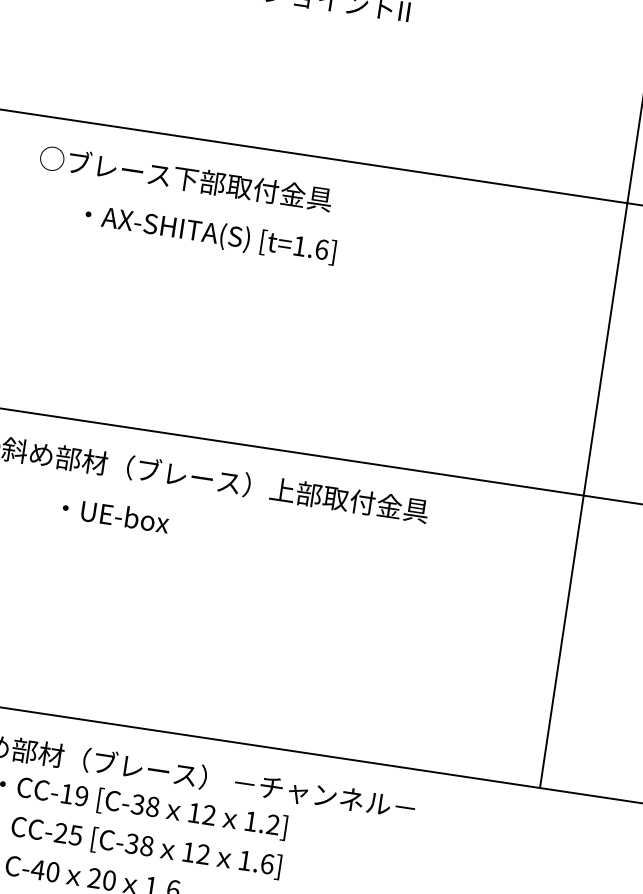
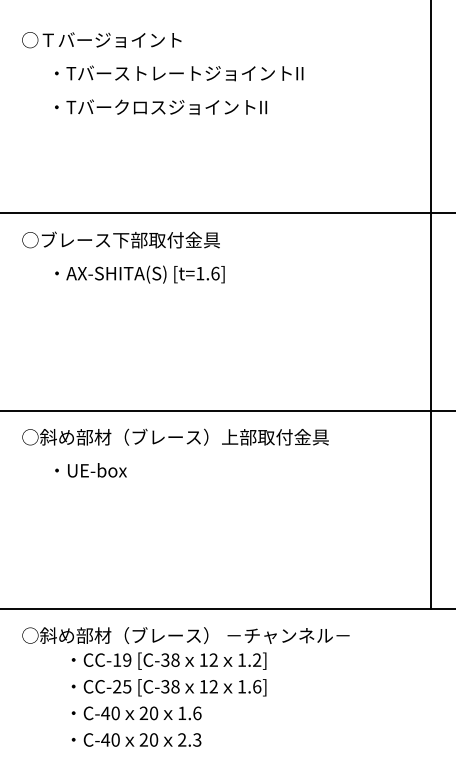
text: (185, 177) -> (120, 239), moved
text: (209, 234) -> (139, 274), moved
text: (115, 515) -> (90, 470), moved

